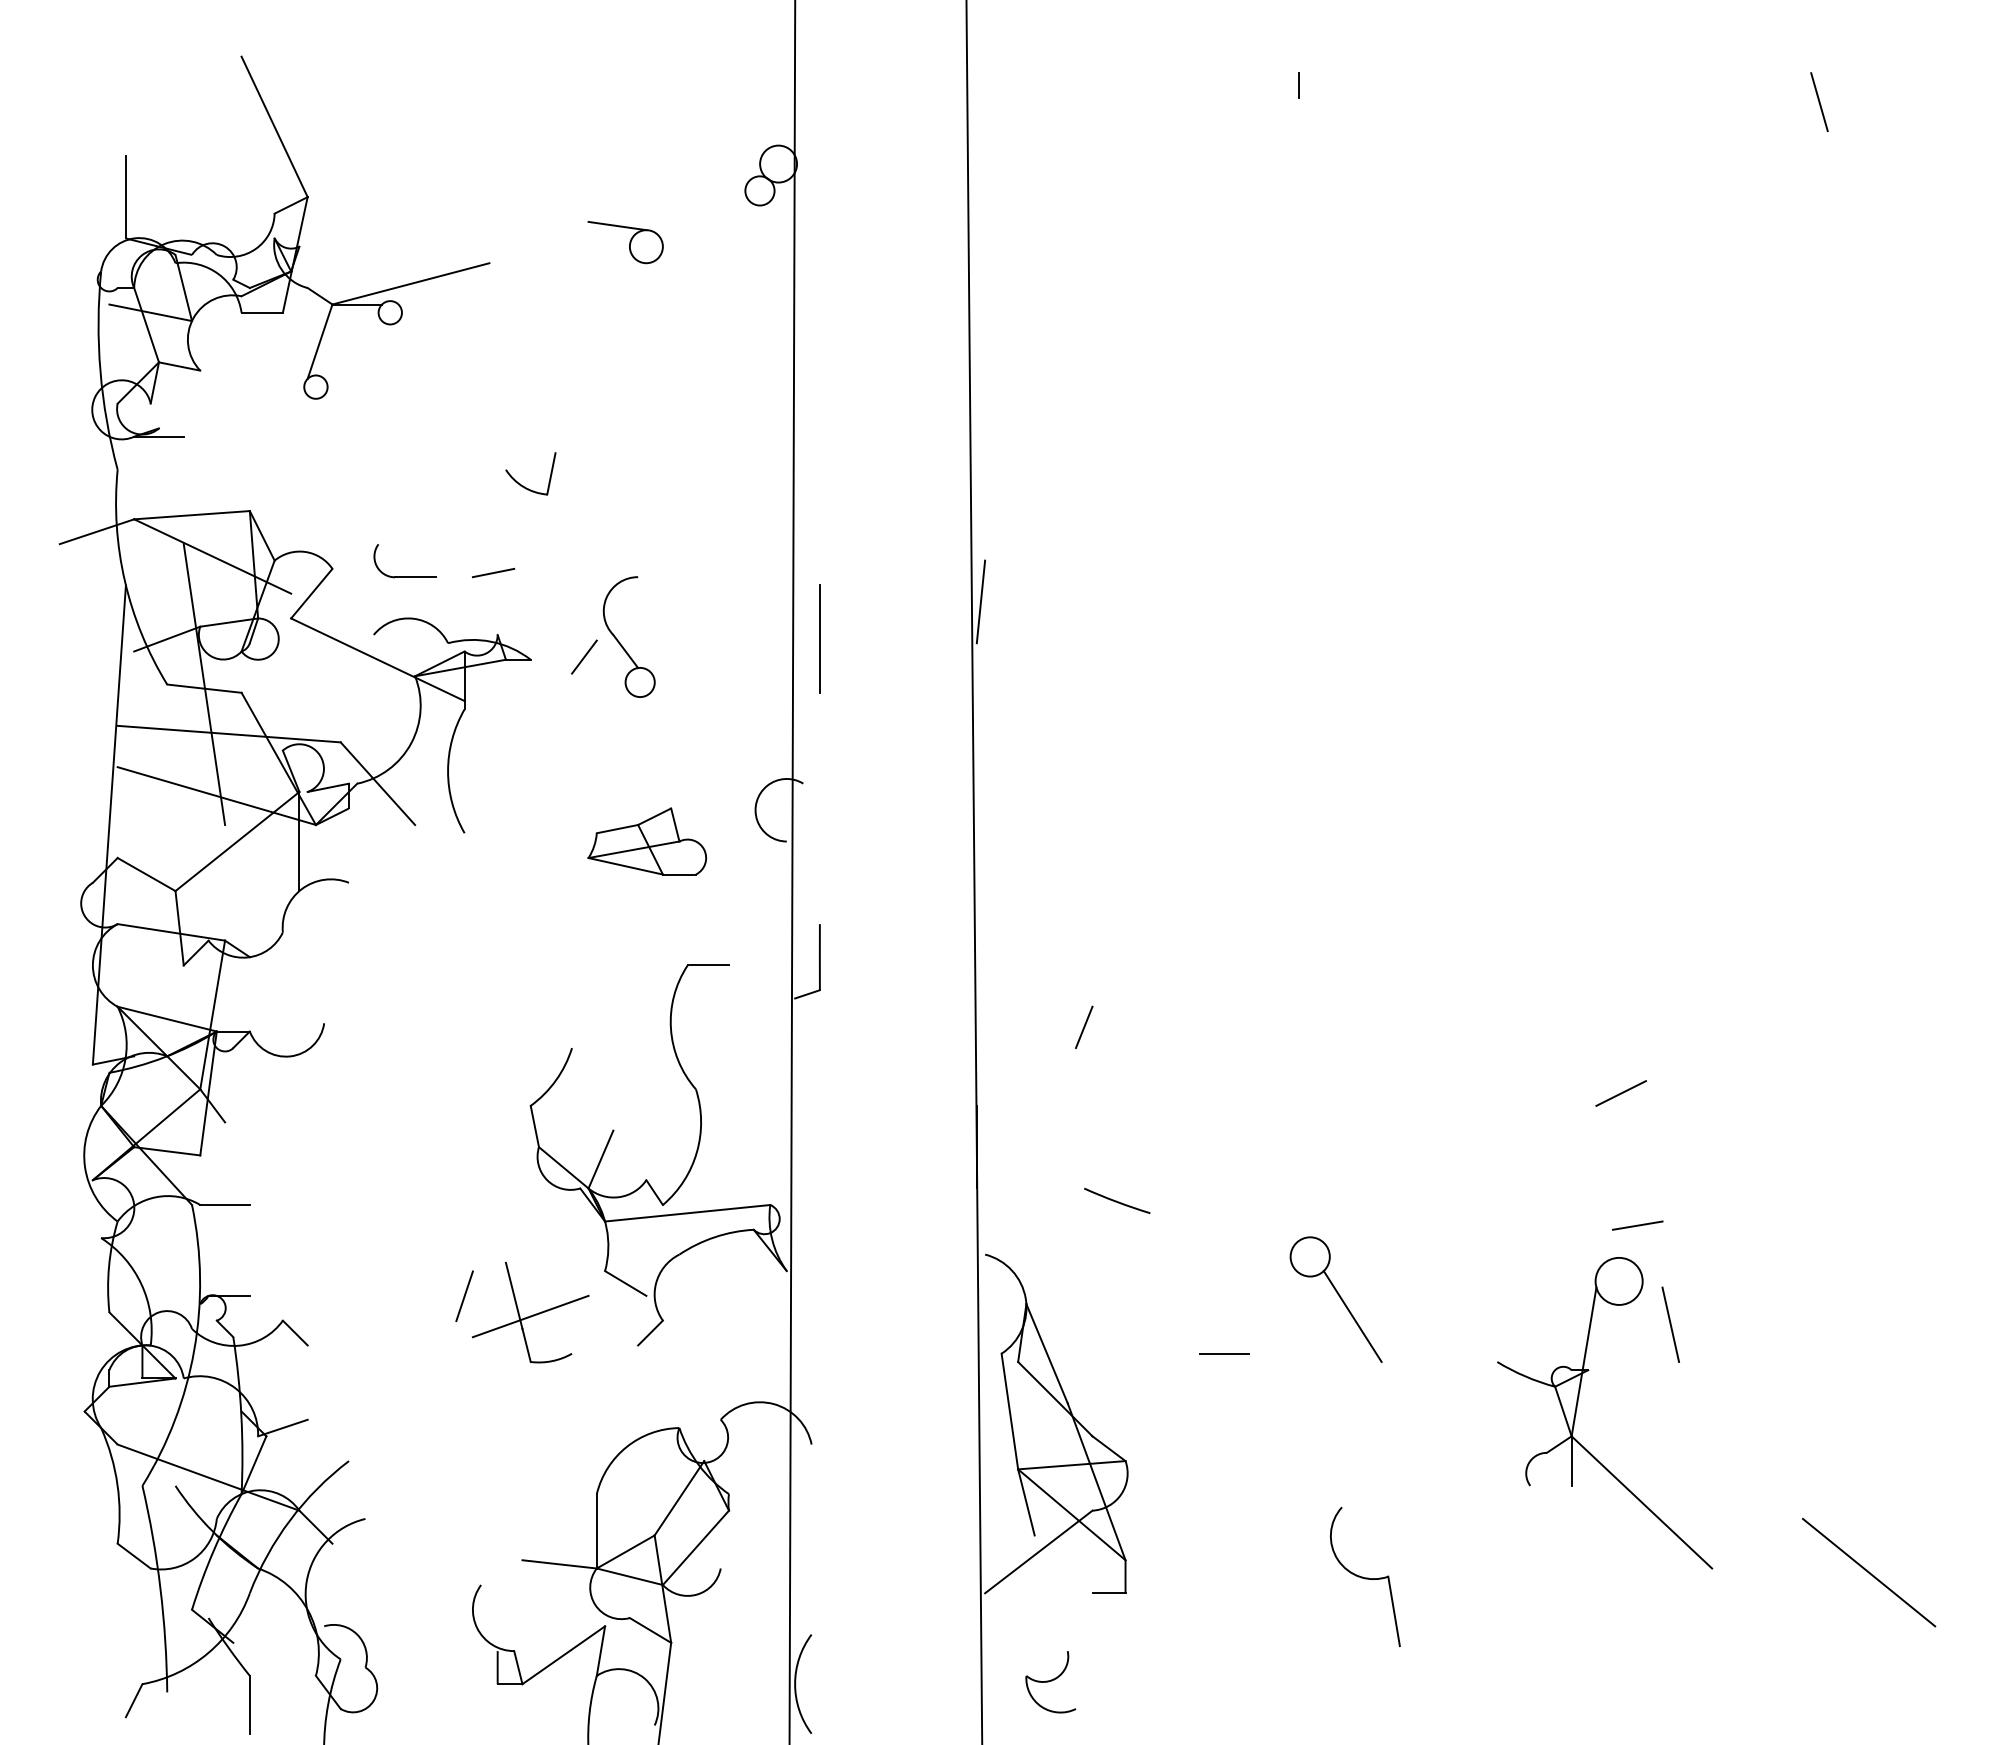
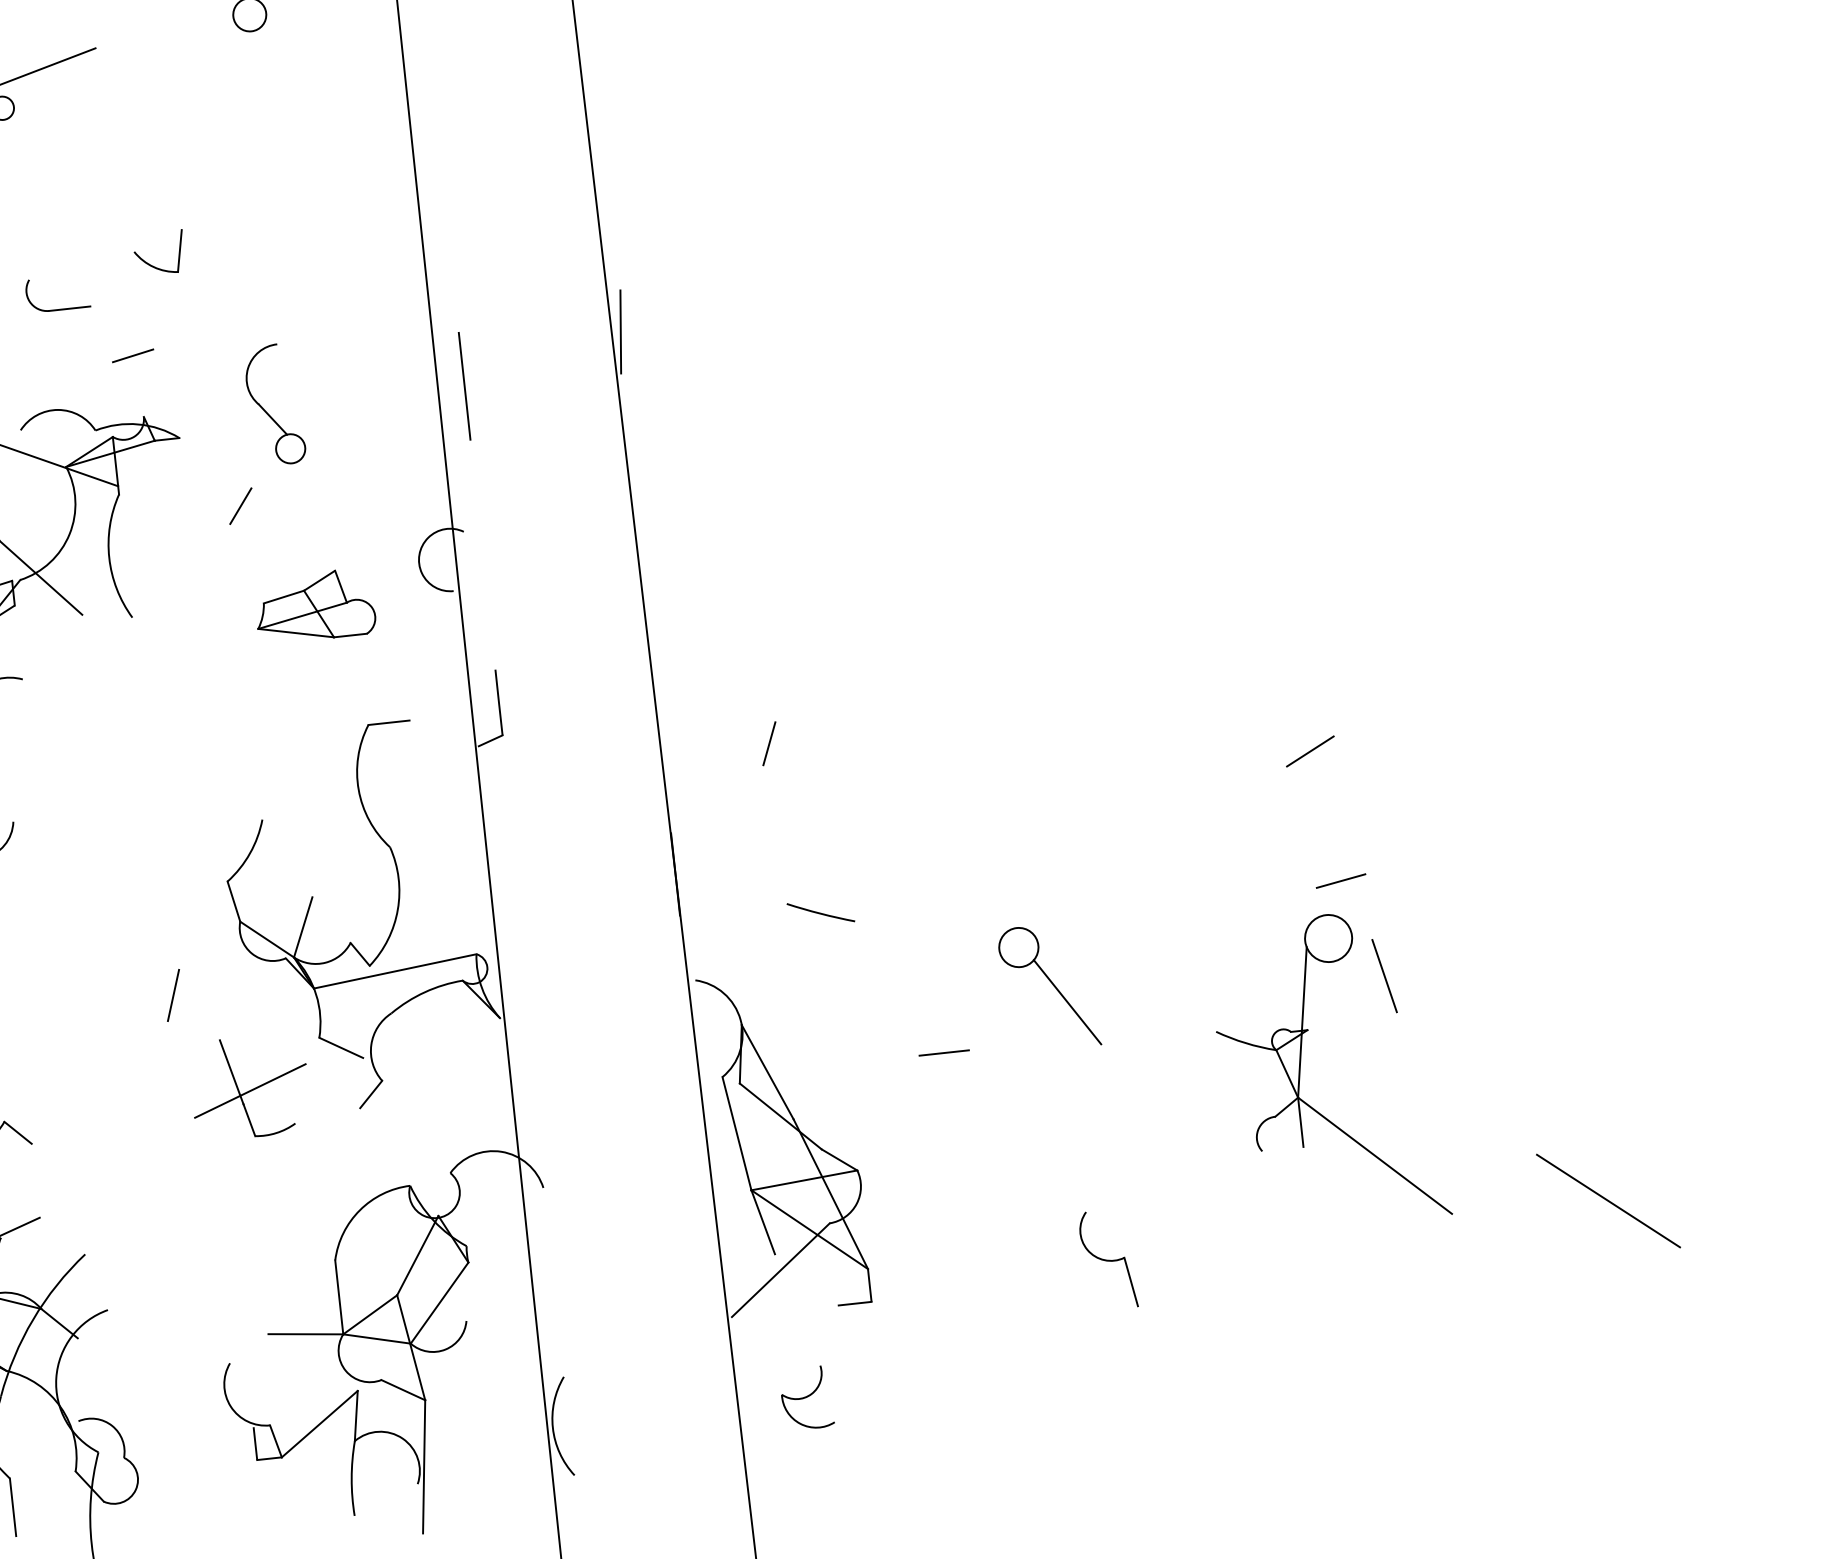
part: (404, 576) -> (58, 309), moved
line: (584, 656) -> (240, 505), moved
line: (464, 1295) -> (173, 994), moved
part: (1364, 1576) -> (1107, 1259), size x0.71

